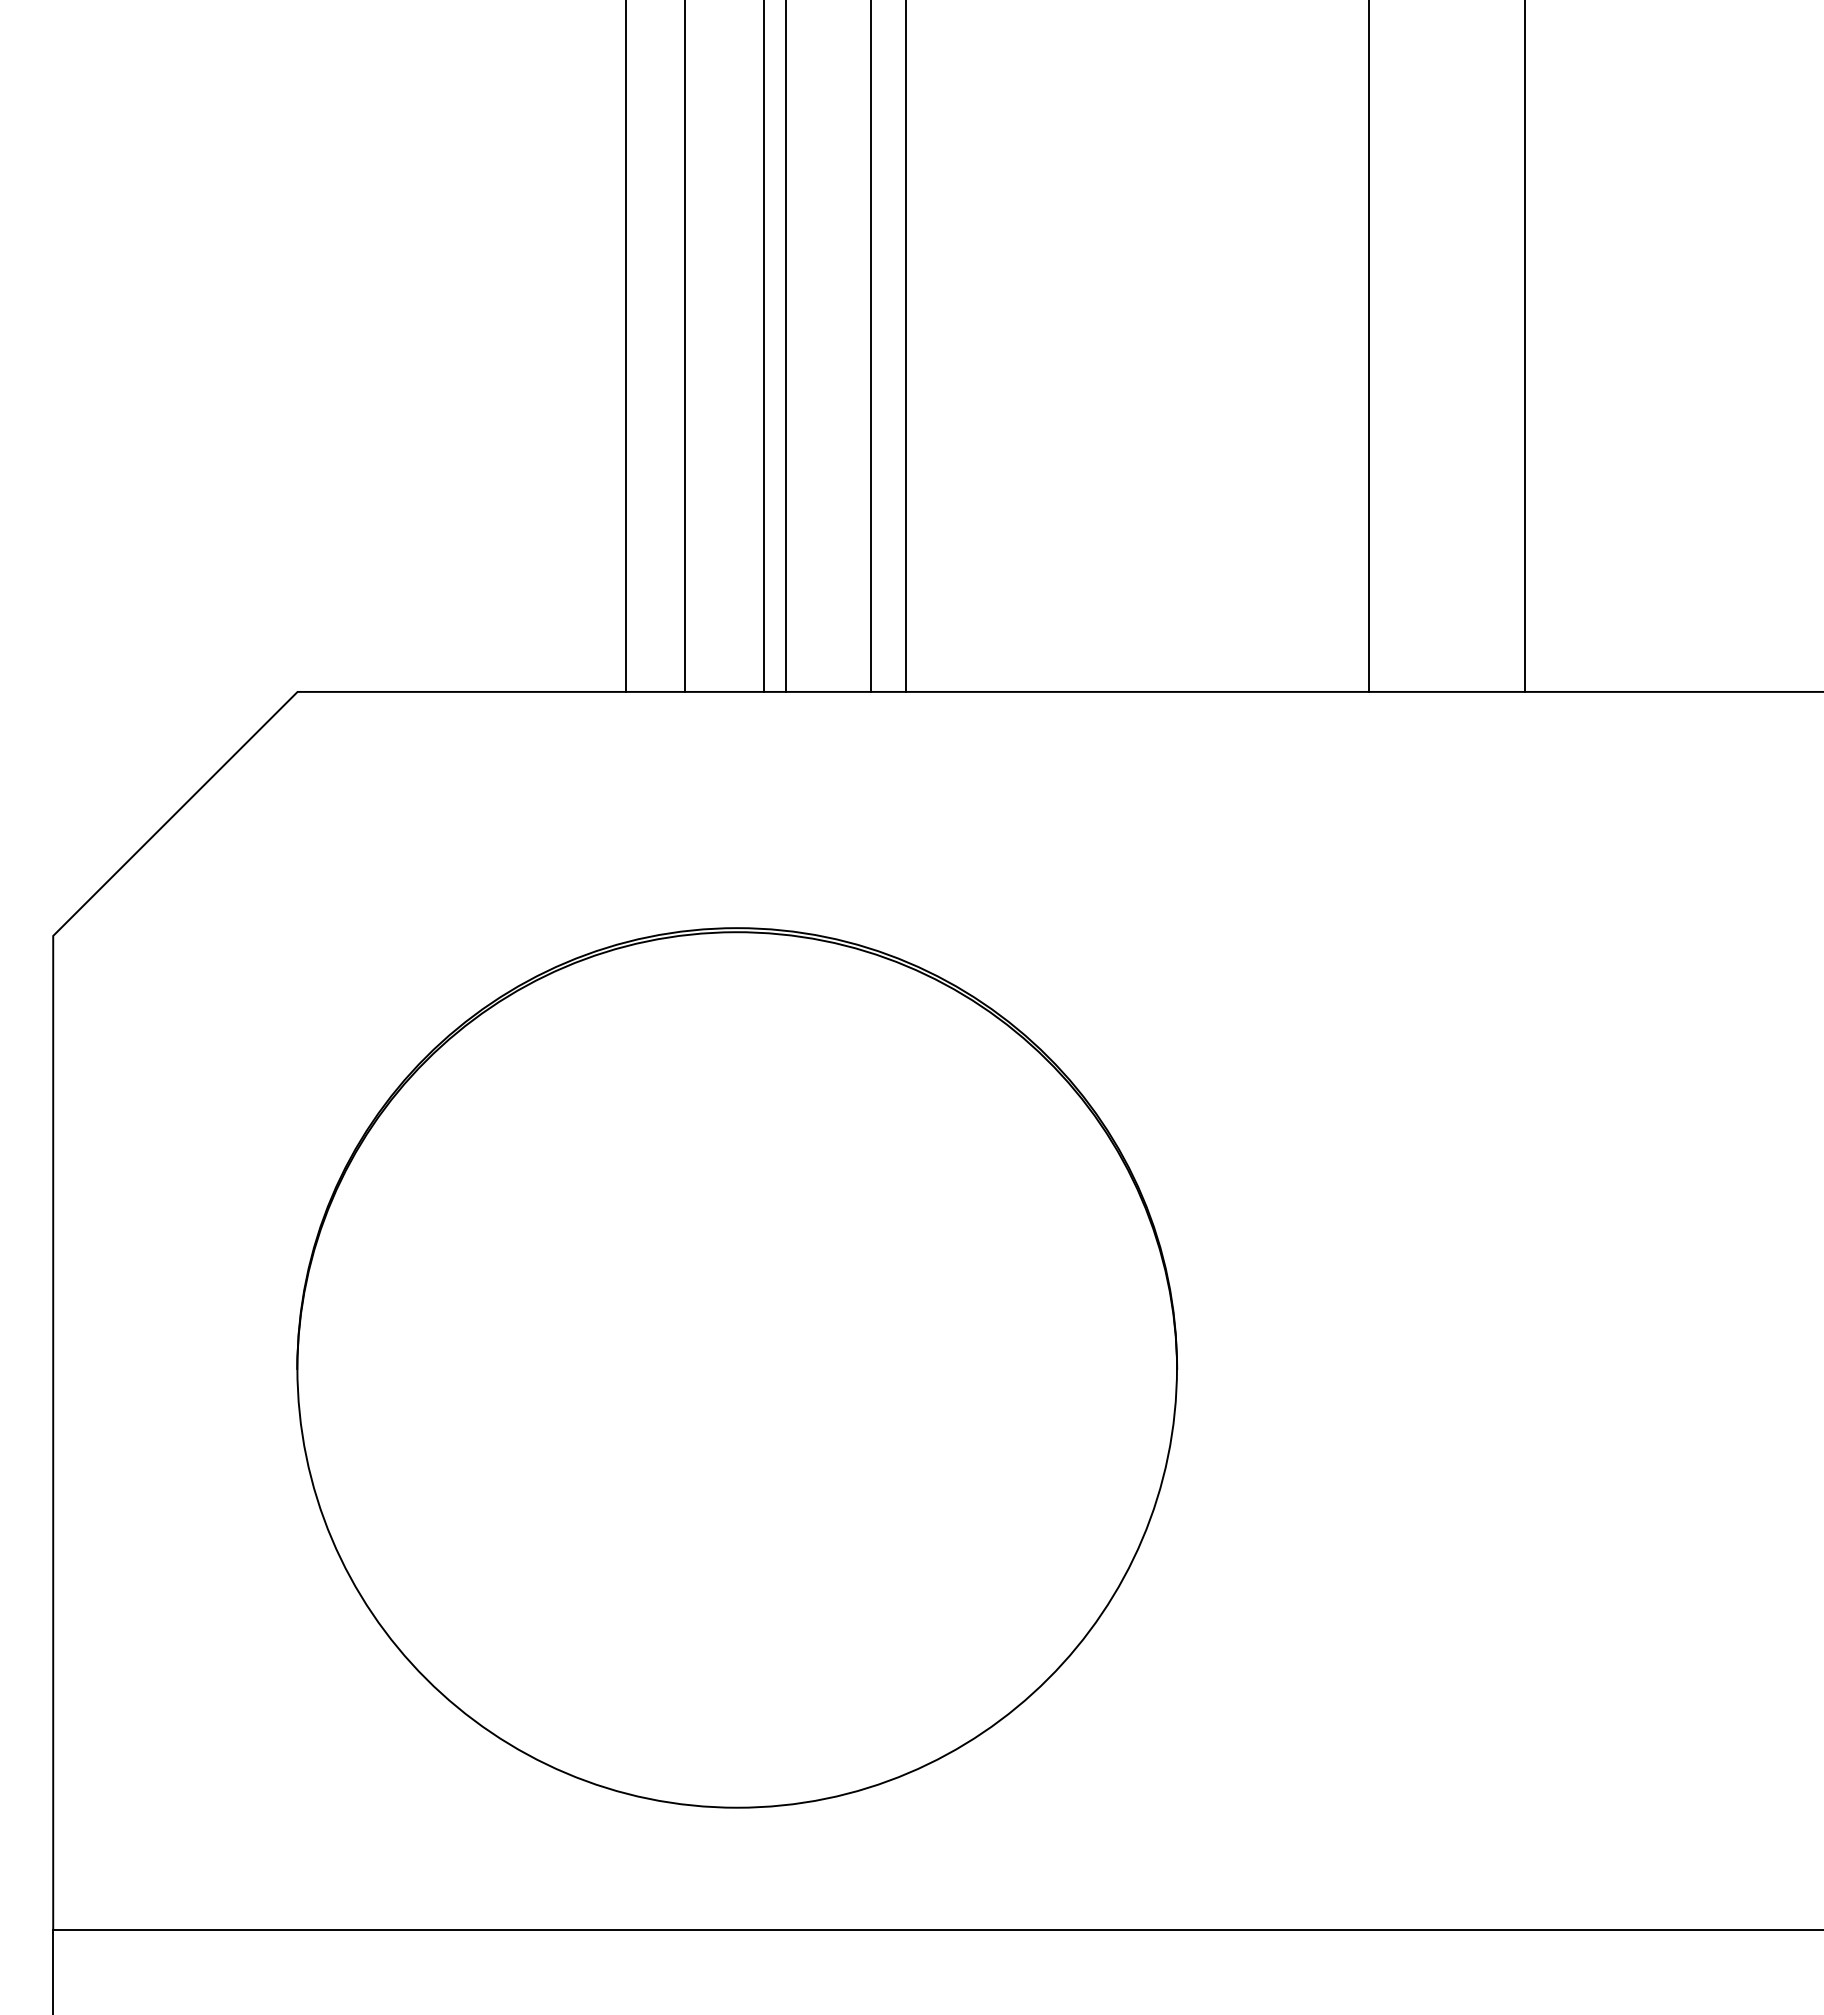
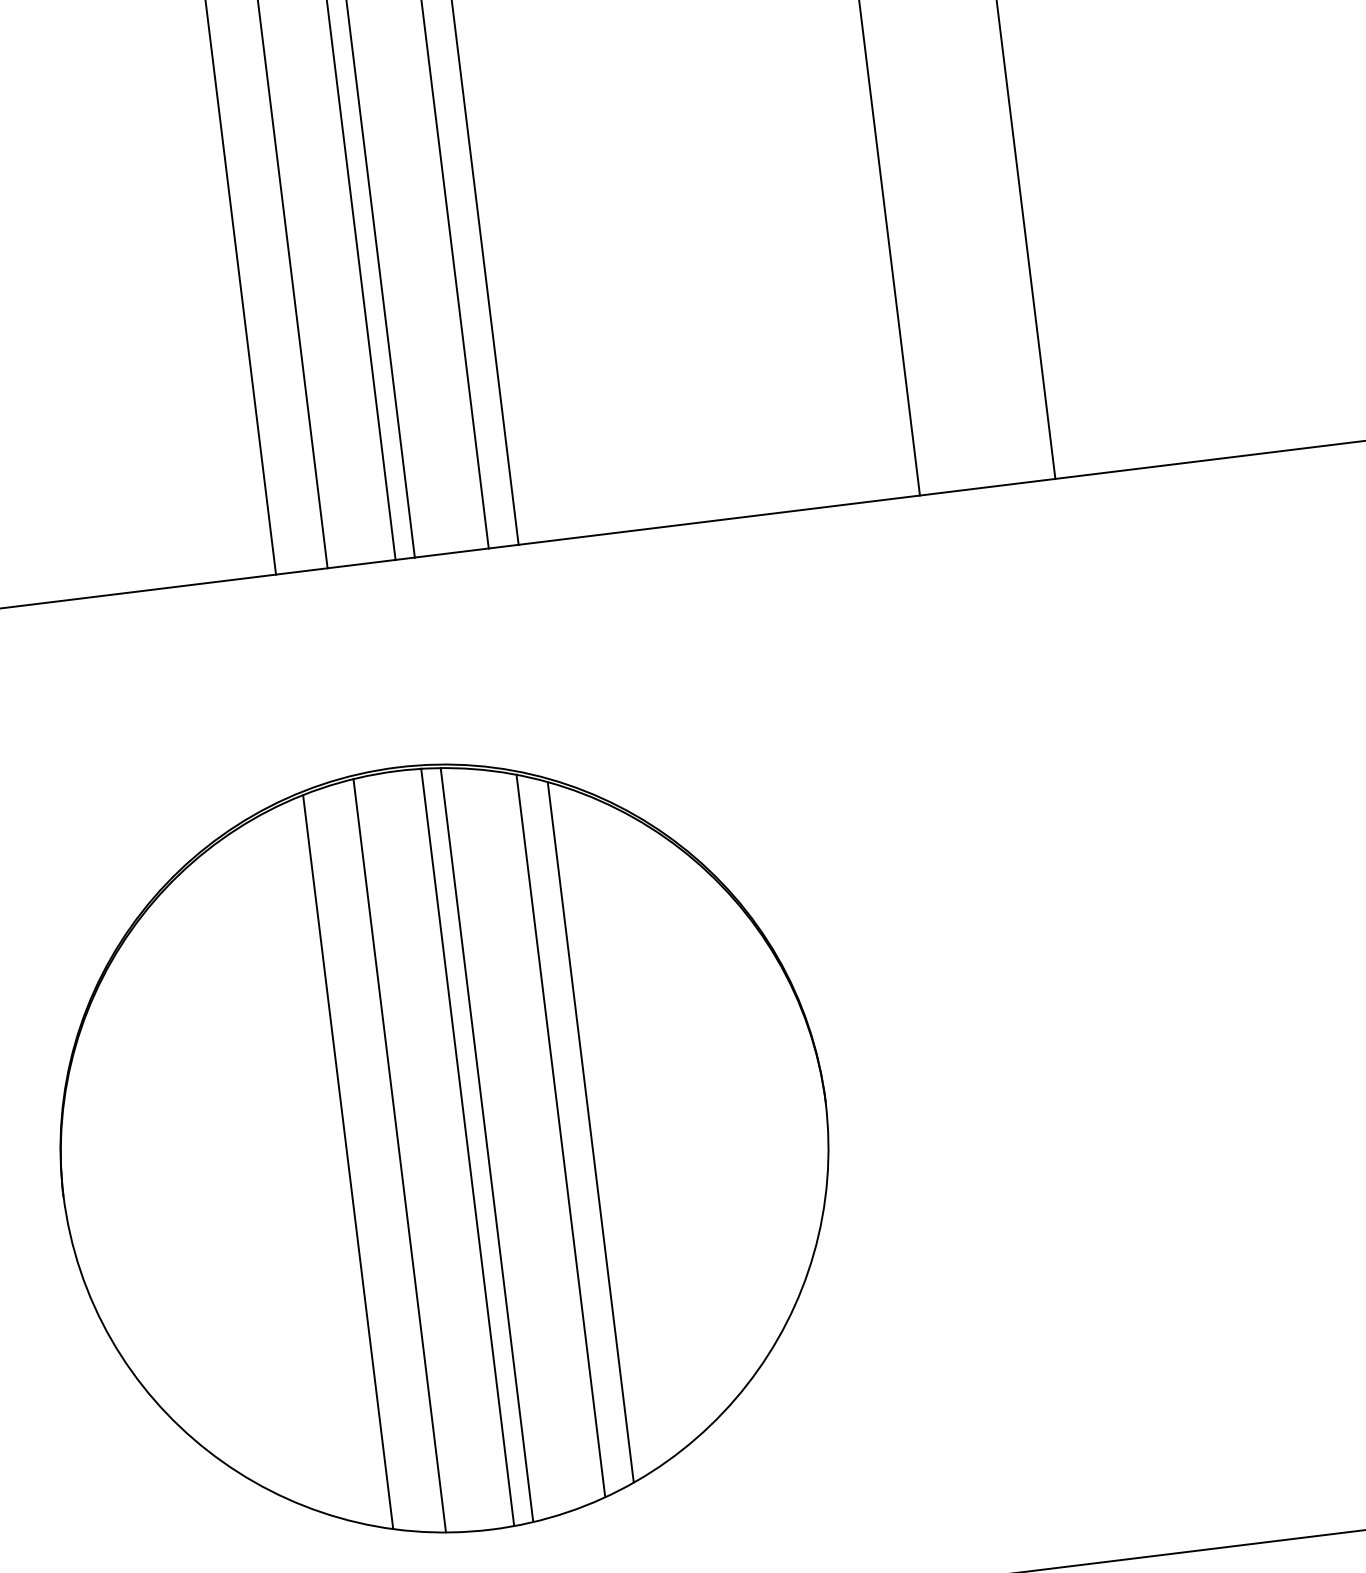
line: (625, 1369) -> (347, 1161), added
line: (685, 1369) -> (399, 1155), added
line: (763, 1369) -> (467, 1147), added
line: (785, 1369) -> (486, 1144), added
line: (871, 1369) -> (561, 1135), added
line: (905, 1369) -> (590, 1131), added

